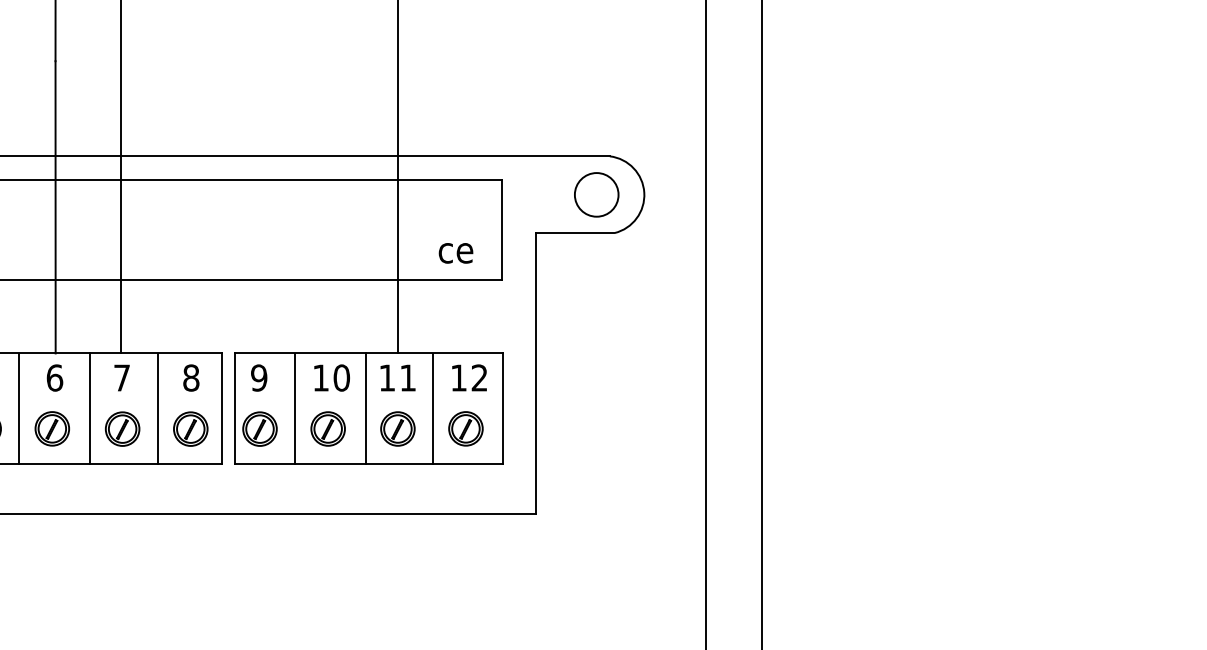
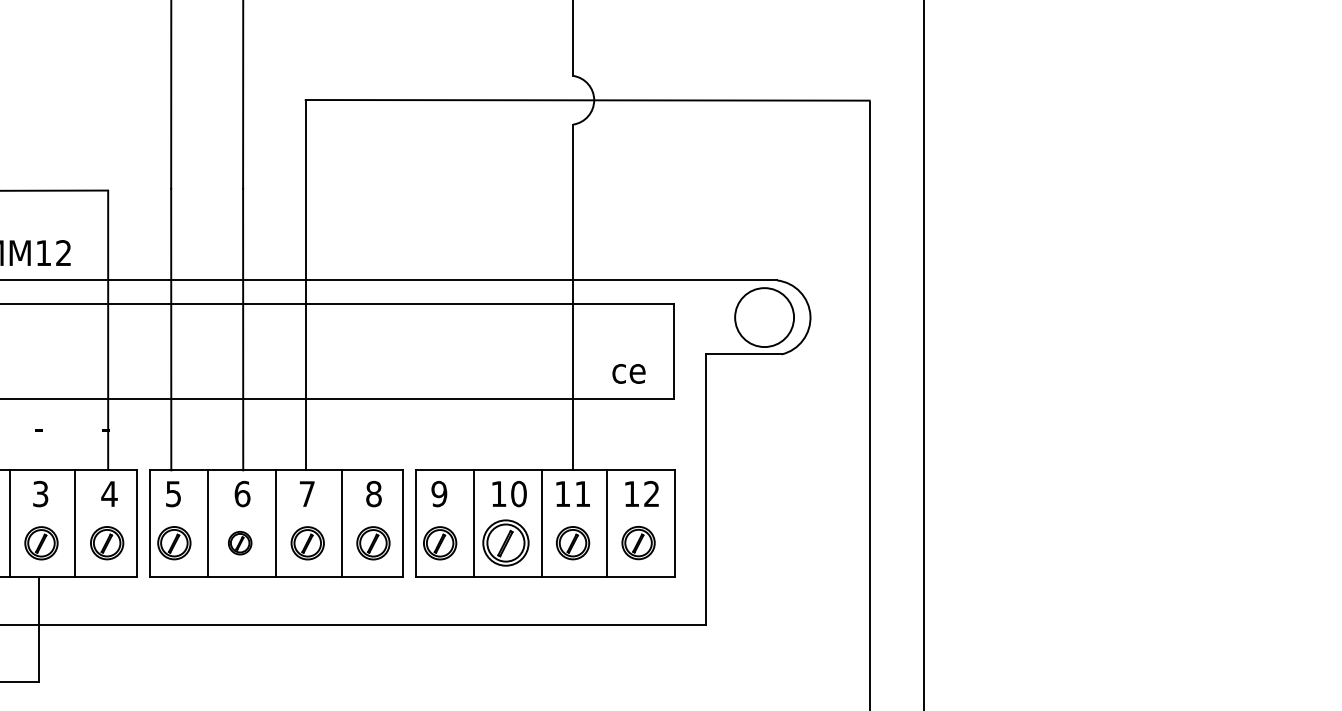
circle: (596, 194) -> (764, 317), size x1.4
part: (52, 429) -> (240, 543), size x0.7
part: (327, 429) -> (505, 543), size x1.4

